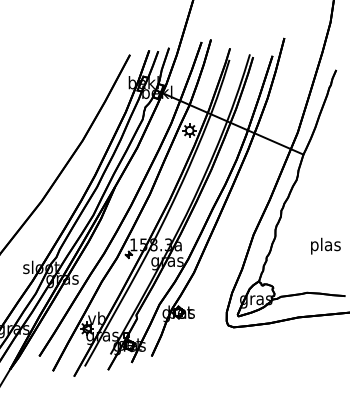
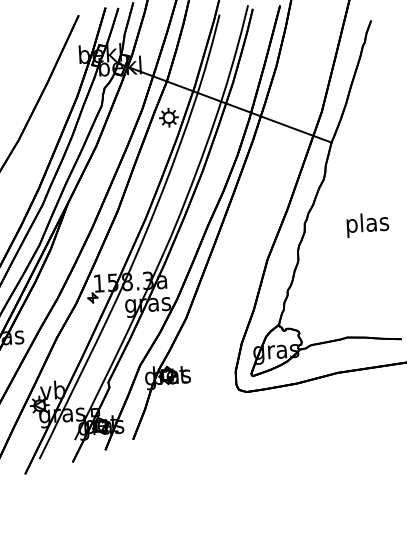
text: (325, 245) -> (367, 224), moved

